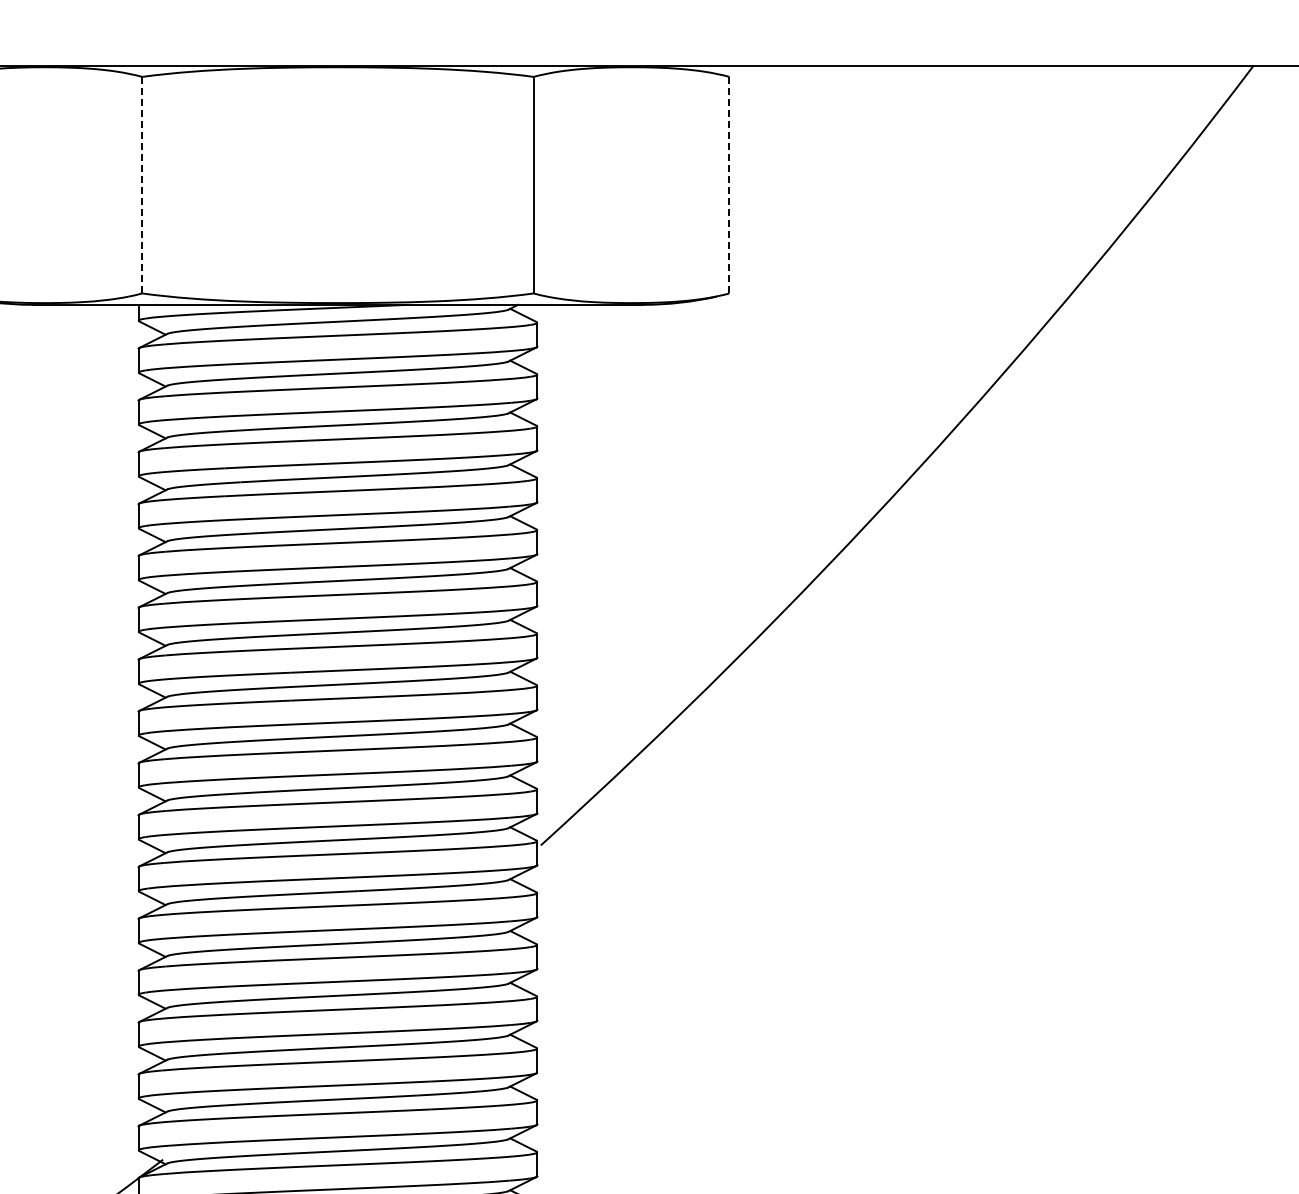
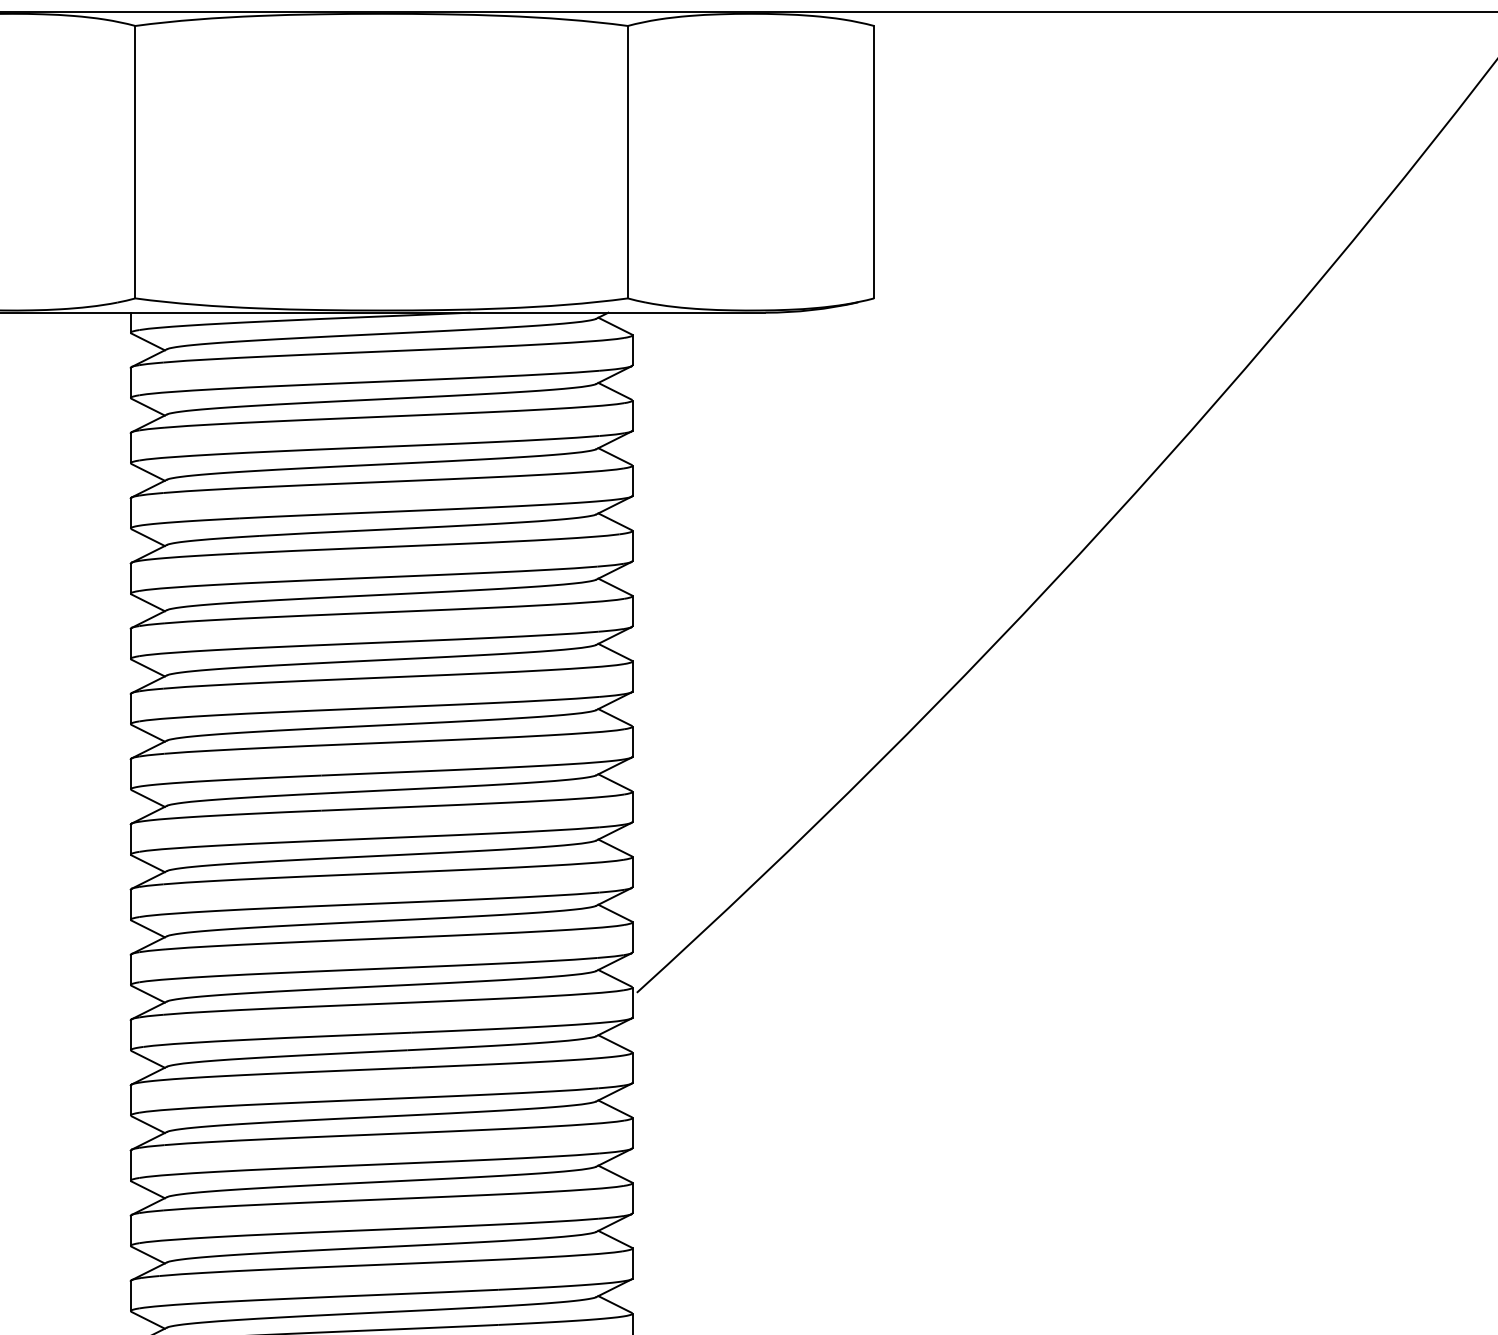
line: (142, 184) -> (135, 161), dashed -> solid
line: (729, 184) -> (874, 161), dashed -> solid

